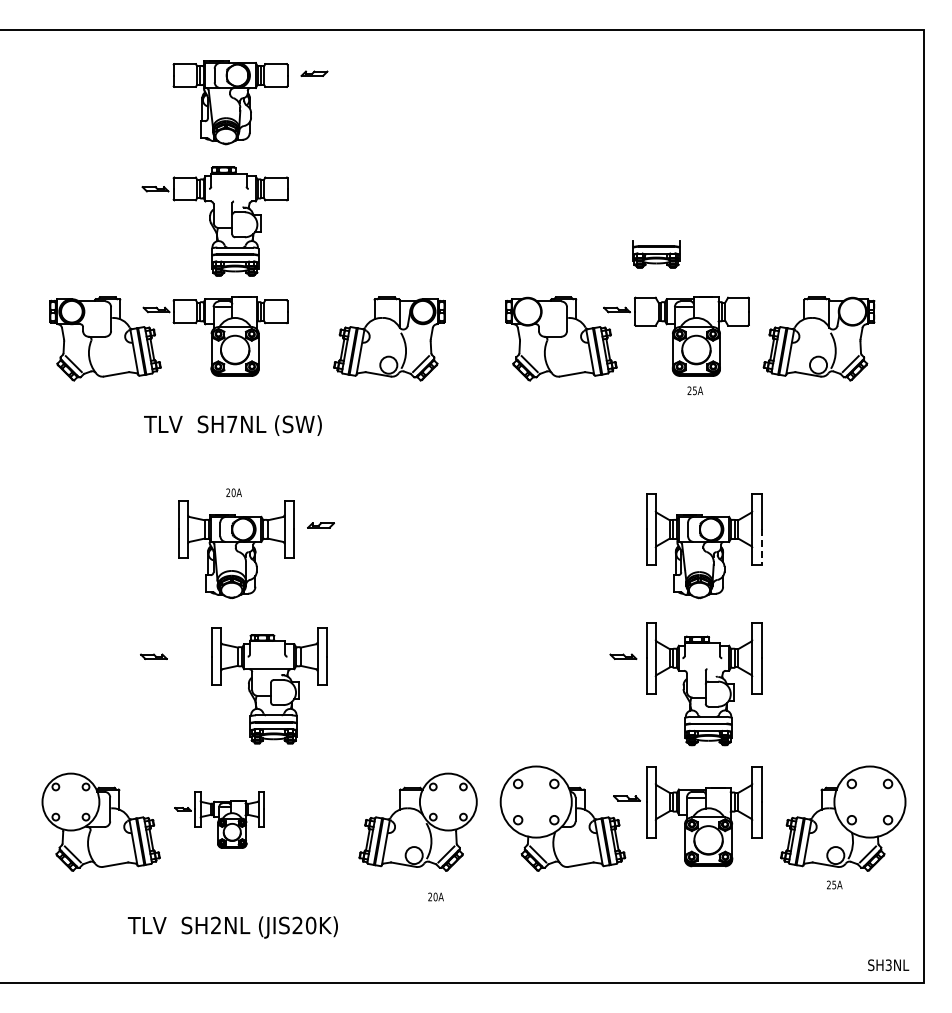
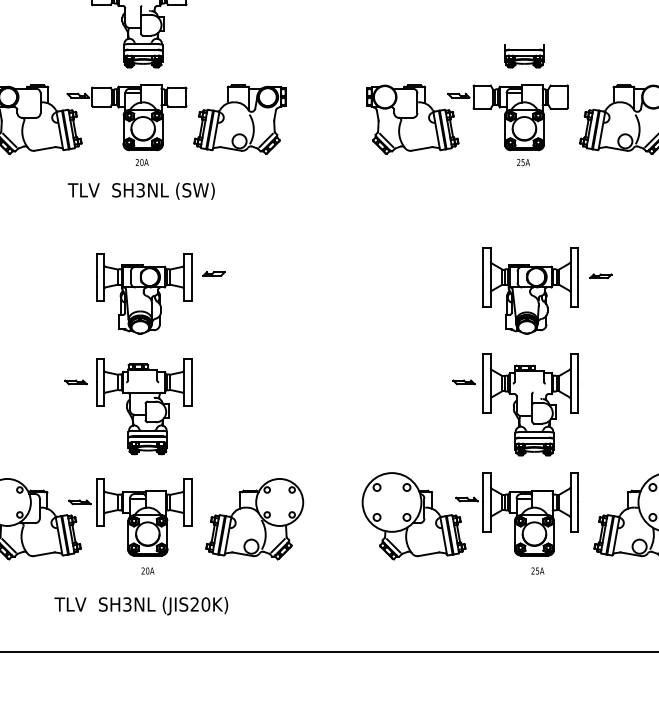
part: (656, 254) -> (524, 56), moved
part: (389, 338) -> (240, 119), moved
text: (232, 424) -> (140, 190), SH7NL -> SH3NL
text: (233, 492) -> (141, 162), moved
part: (788, 528) -> (600, 276), added
line: (761, 547) -> (578, 292), dashed -> solid
part: (269, 685) -> (144, 406), moved
part: (219, 820) -> (130, 517), size x1.67
part: (417, 821) -> (254, 518), moved
text: (834, 884) -> (537, 570), moved
text: (435, 896) -> (147, 570), moved
text: (216, 925) -> (127, 604), SH2NL -> SH3NL

